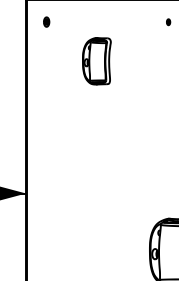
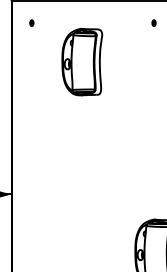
part: (45, 22) -> (30, 23), size x0.62
part: (96, 61) -> (81, 62), size x1.43

